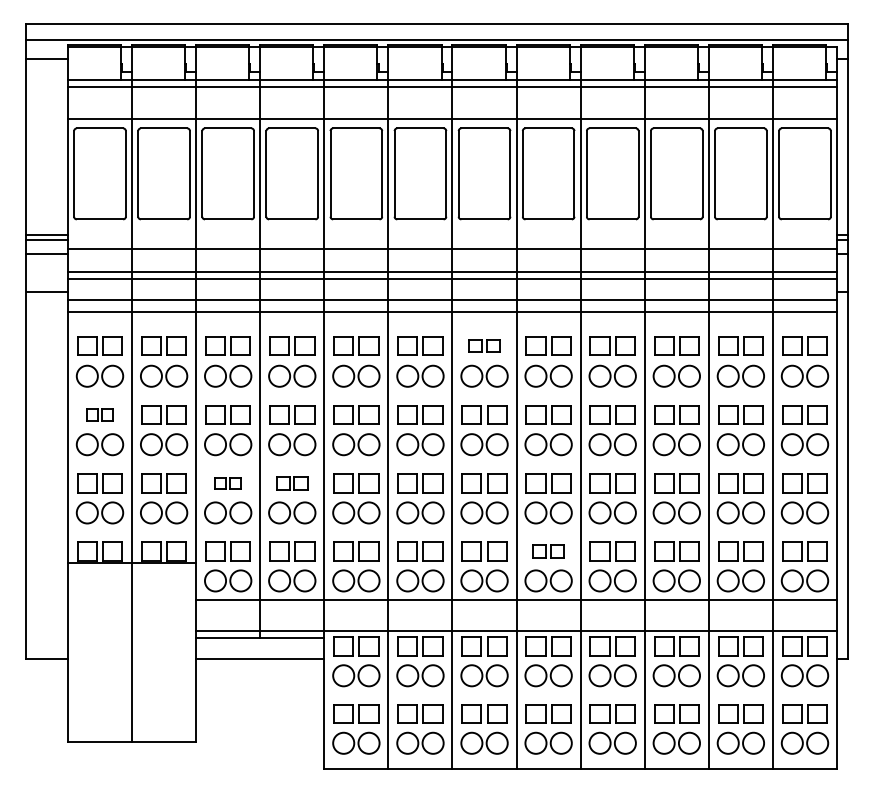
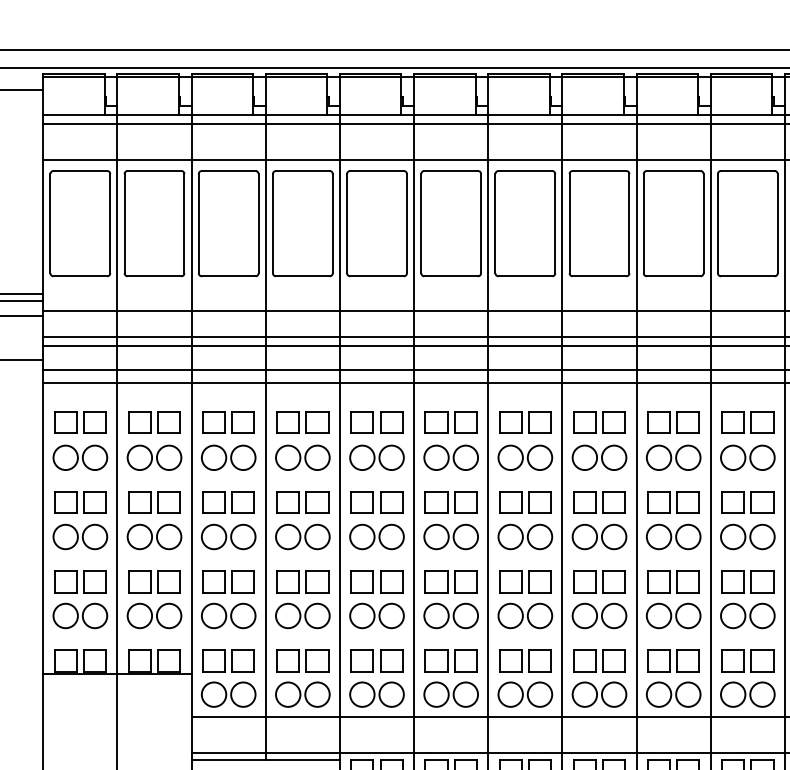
part: (484, 345) -> (525, 422), size x1.43
part: (99, 414) -> (79, 502), size x1.67
part: (227, 483) -> (227, 581), size x1.67
part: (292, 483) -> (303, 581), size x1.43
part: (548, 551) -> (599, 660), size x1.43

